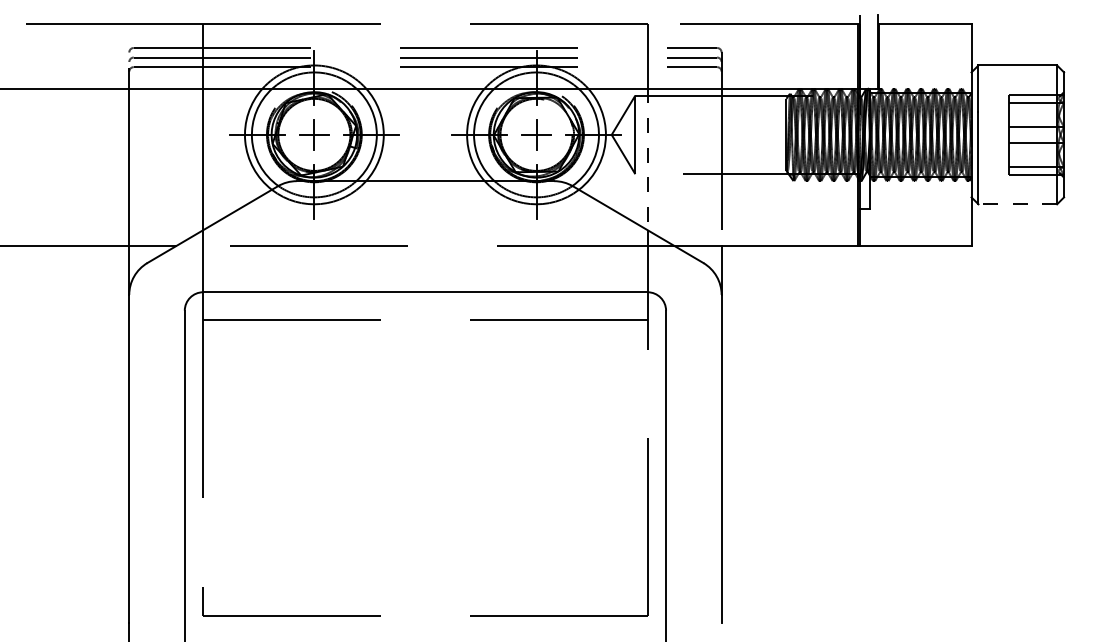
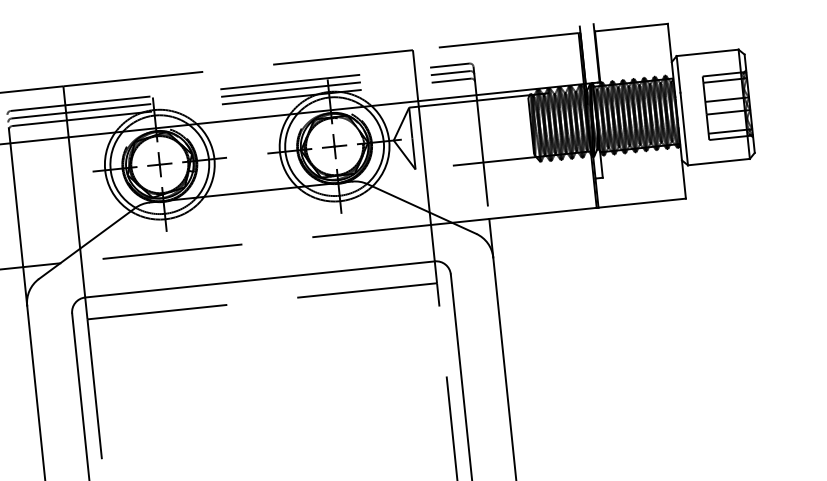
line: (647, 159) -> (423, 156), dashed -> solid
line: (1017, 204) -> (718, 162), dashed -> solid

